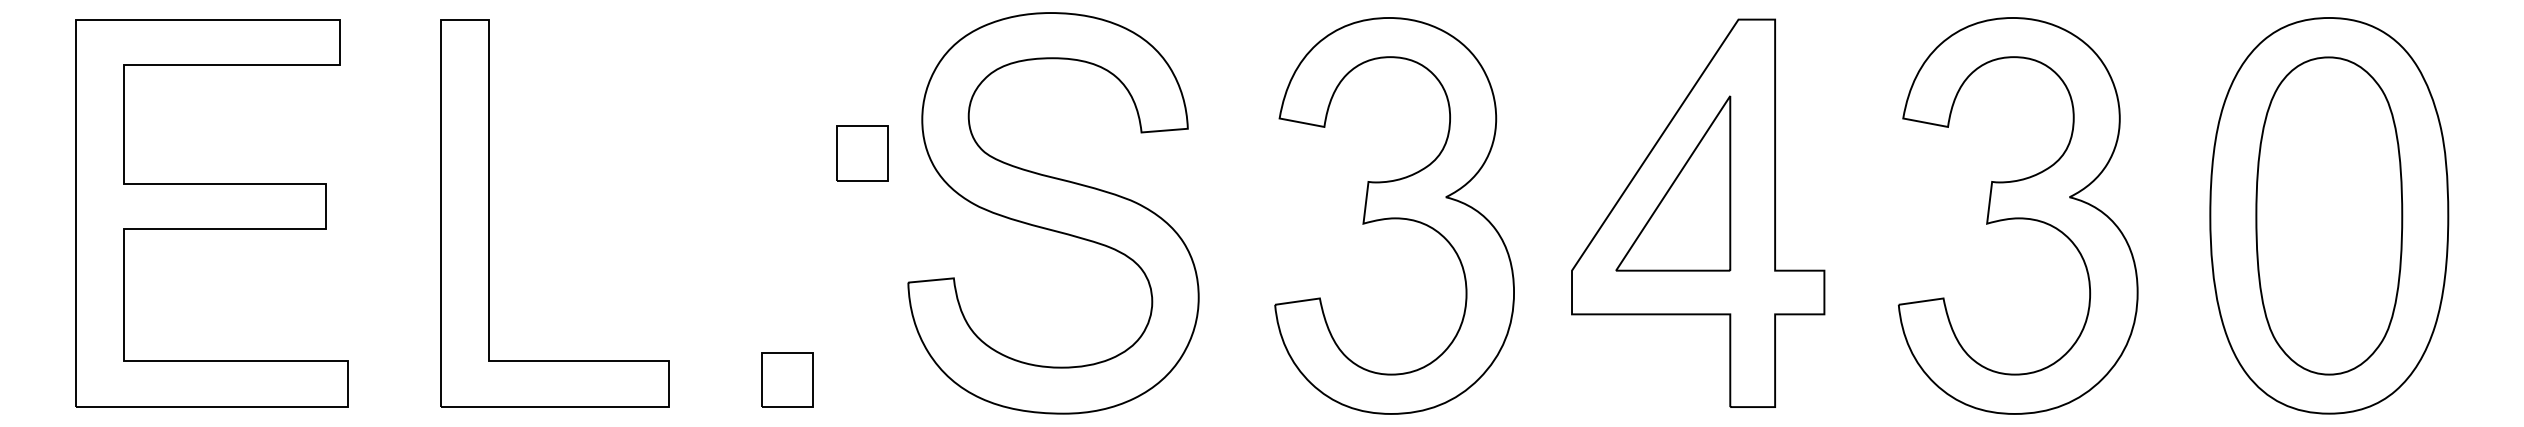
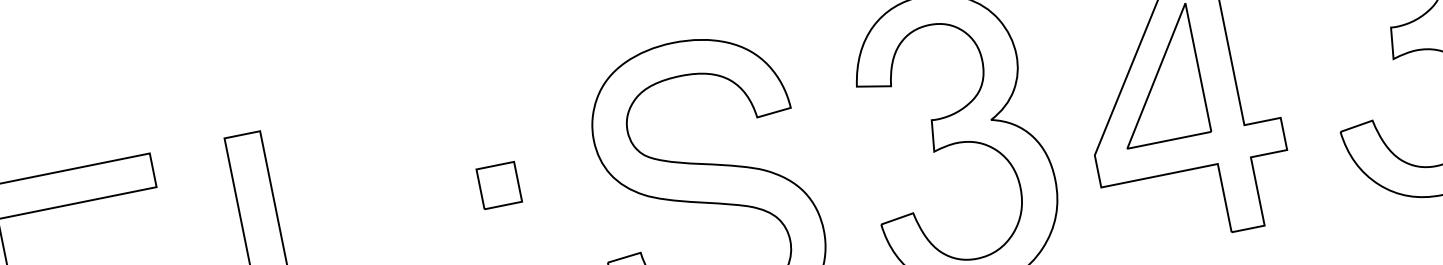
part: (862, 153) -> (499, 185), moved

